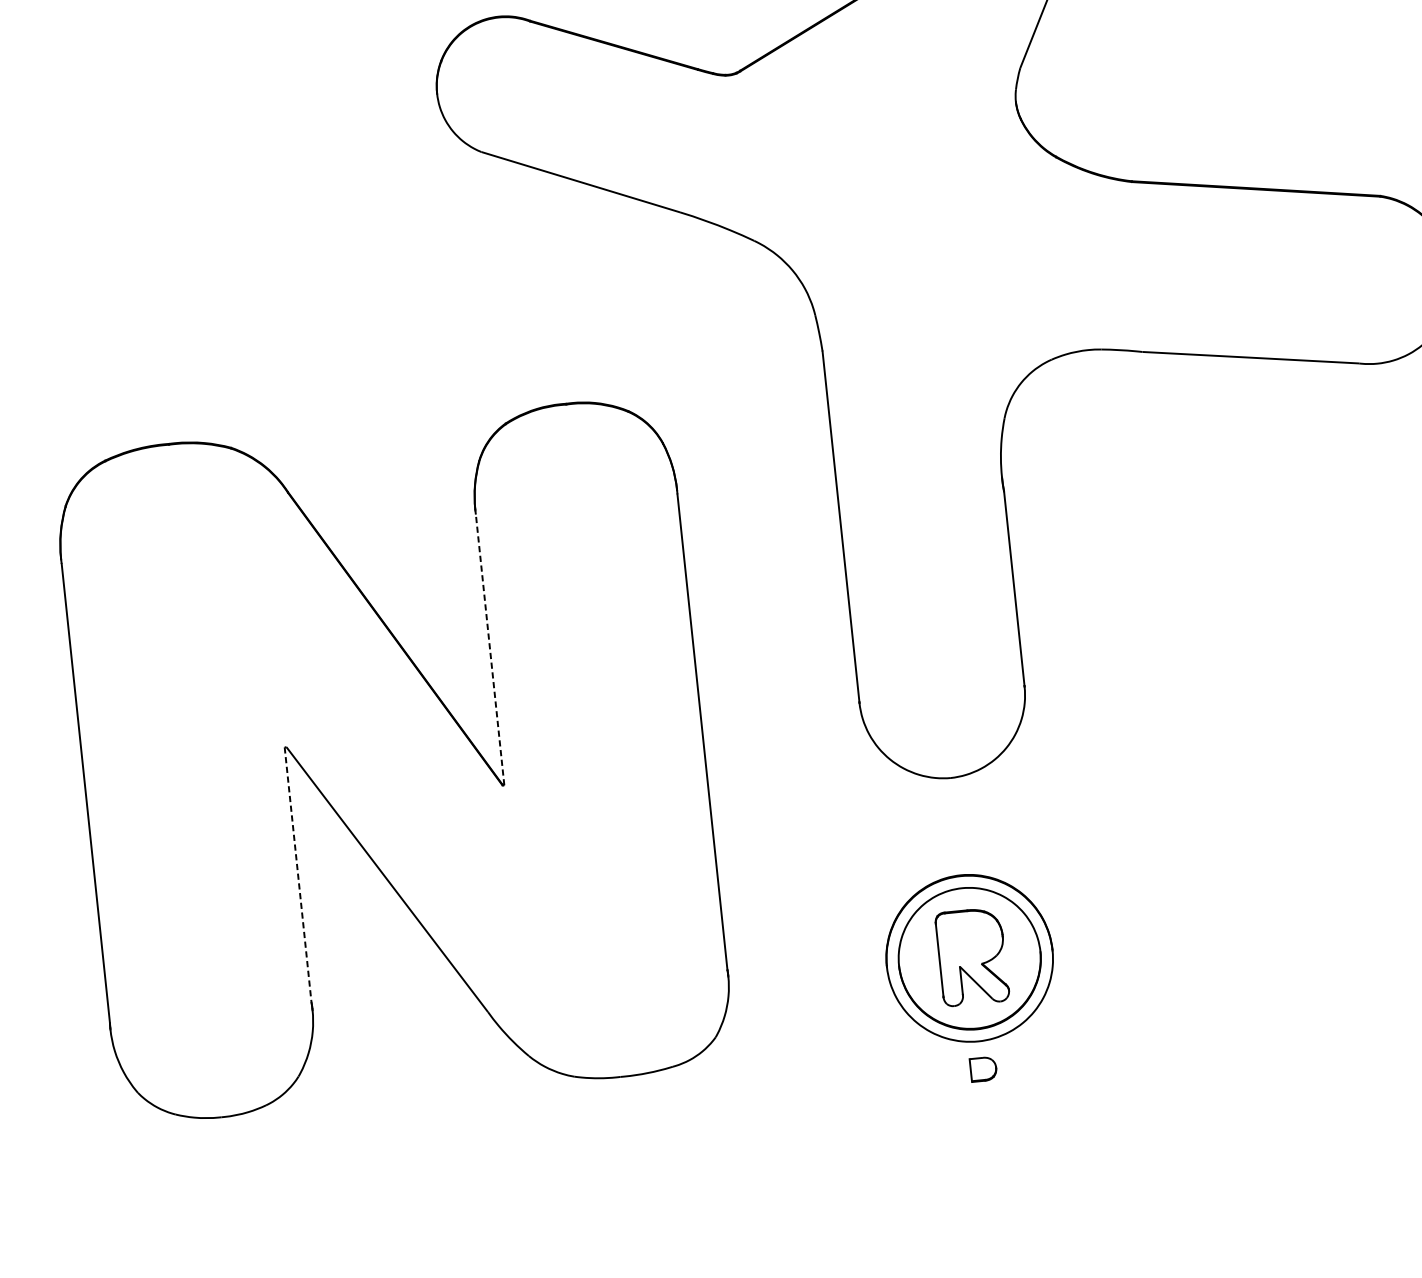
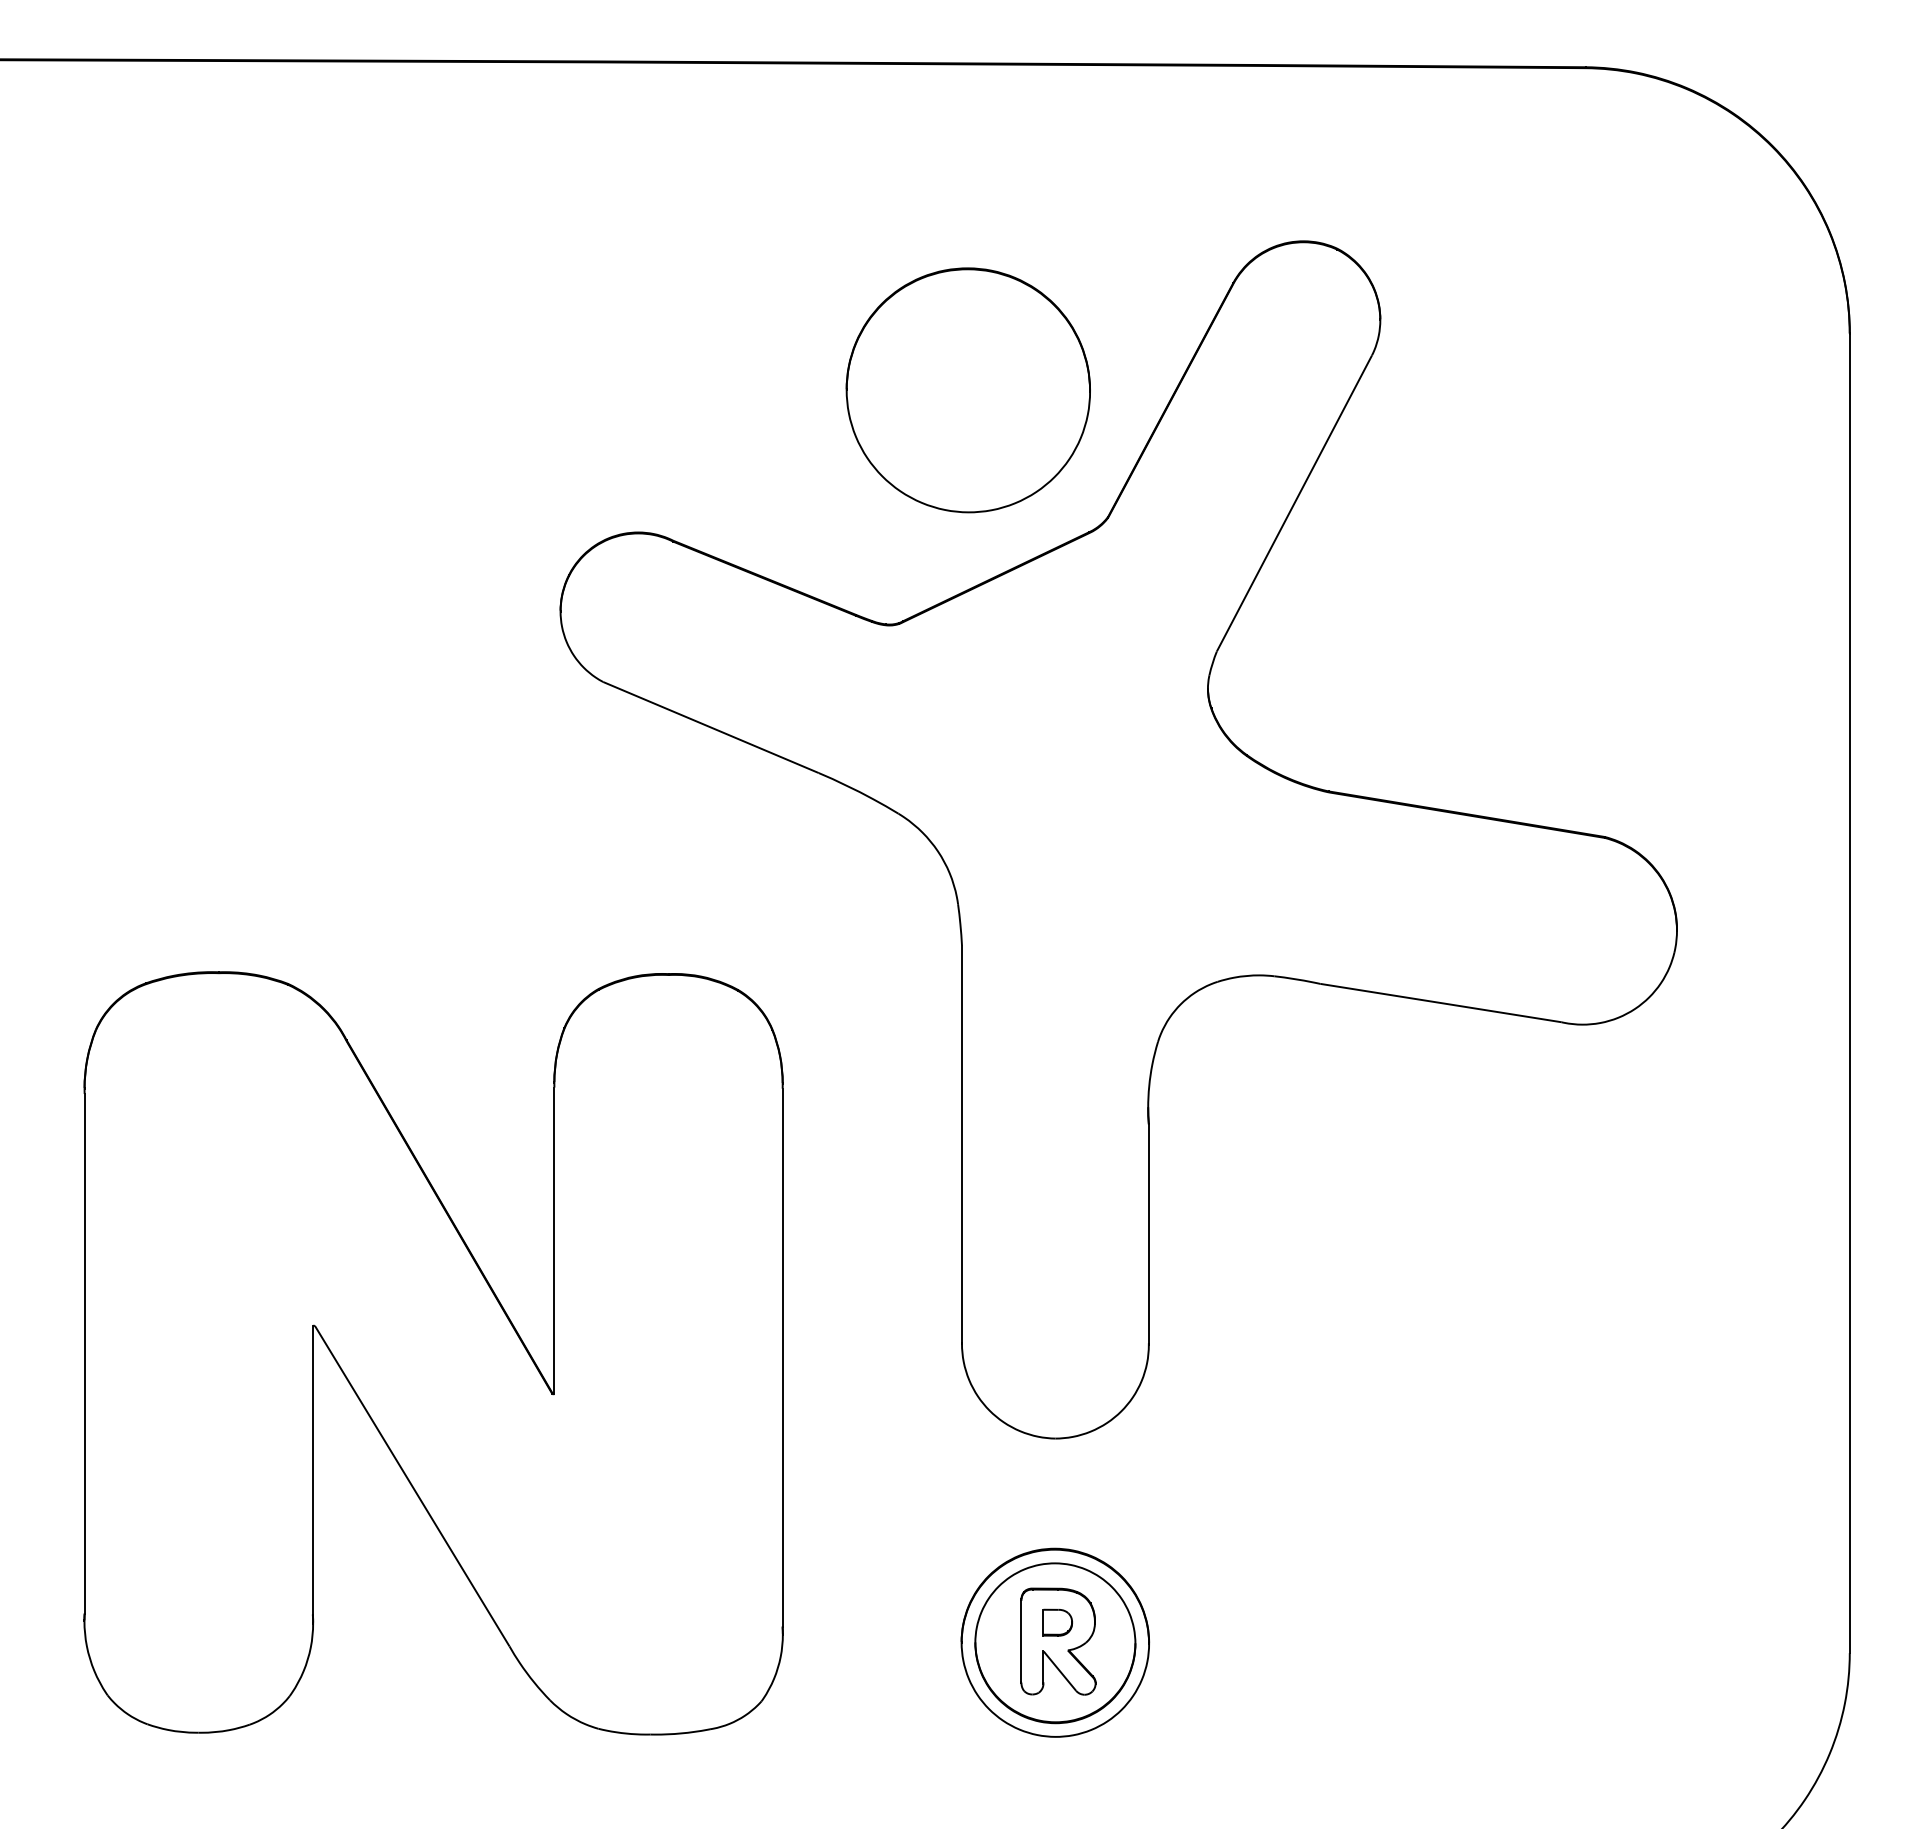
line: (490, 649) -> (554, 1240), dashed -> solid
line: (297, 875) -> (312, 1470), dashed -> solid
part: (983, 1069) -> (1057, 1622), moved

